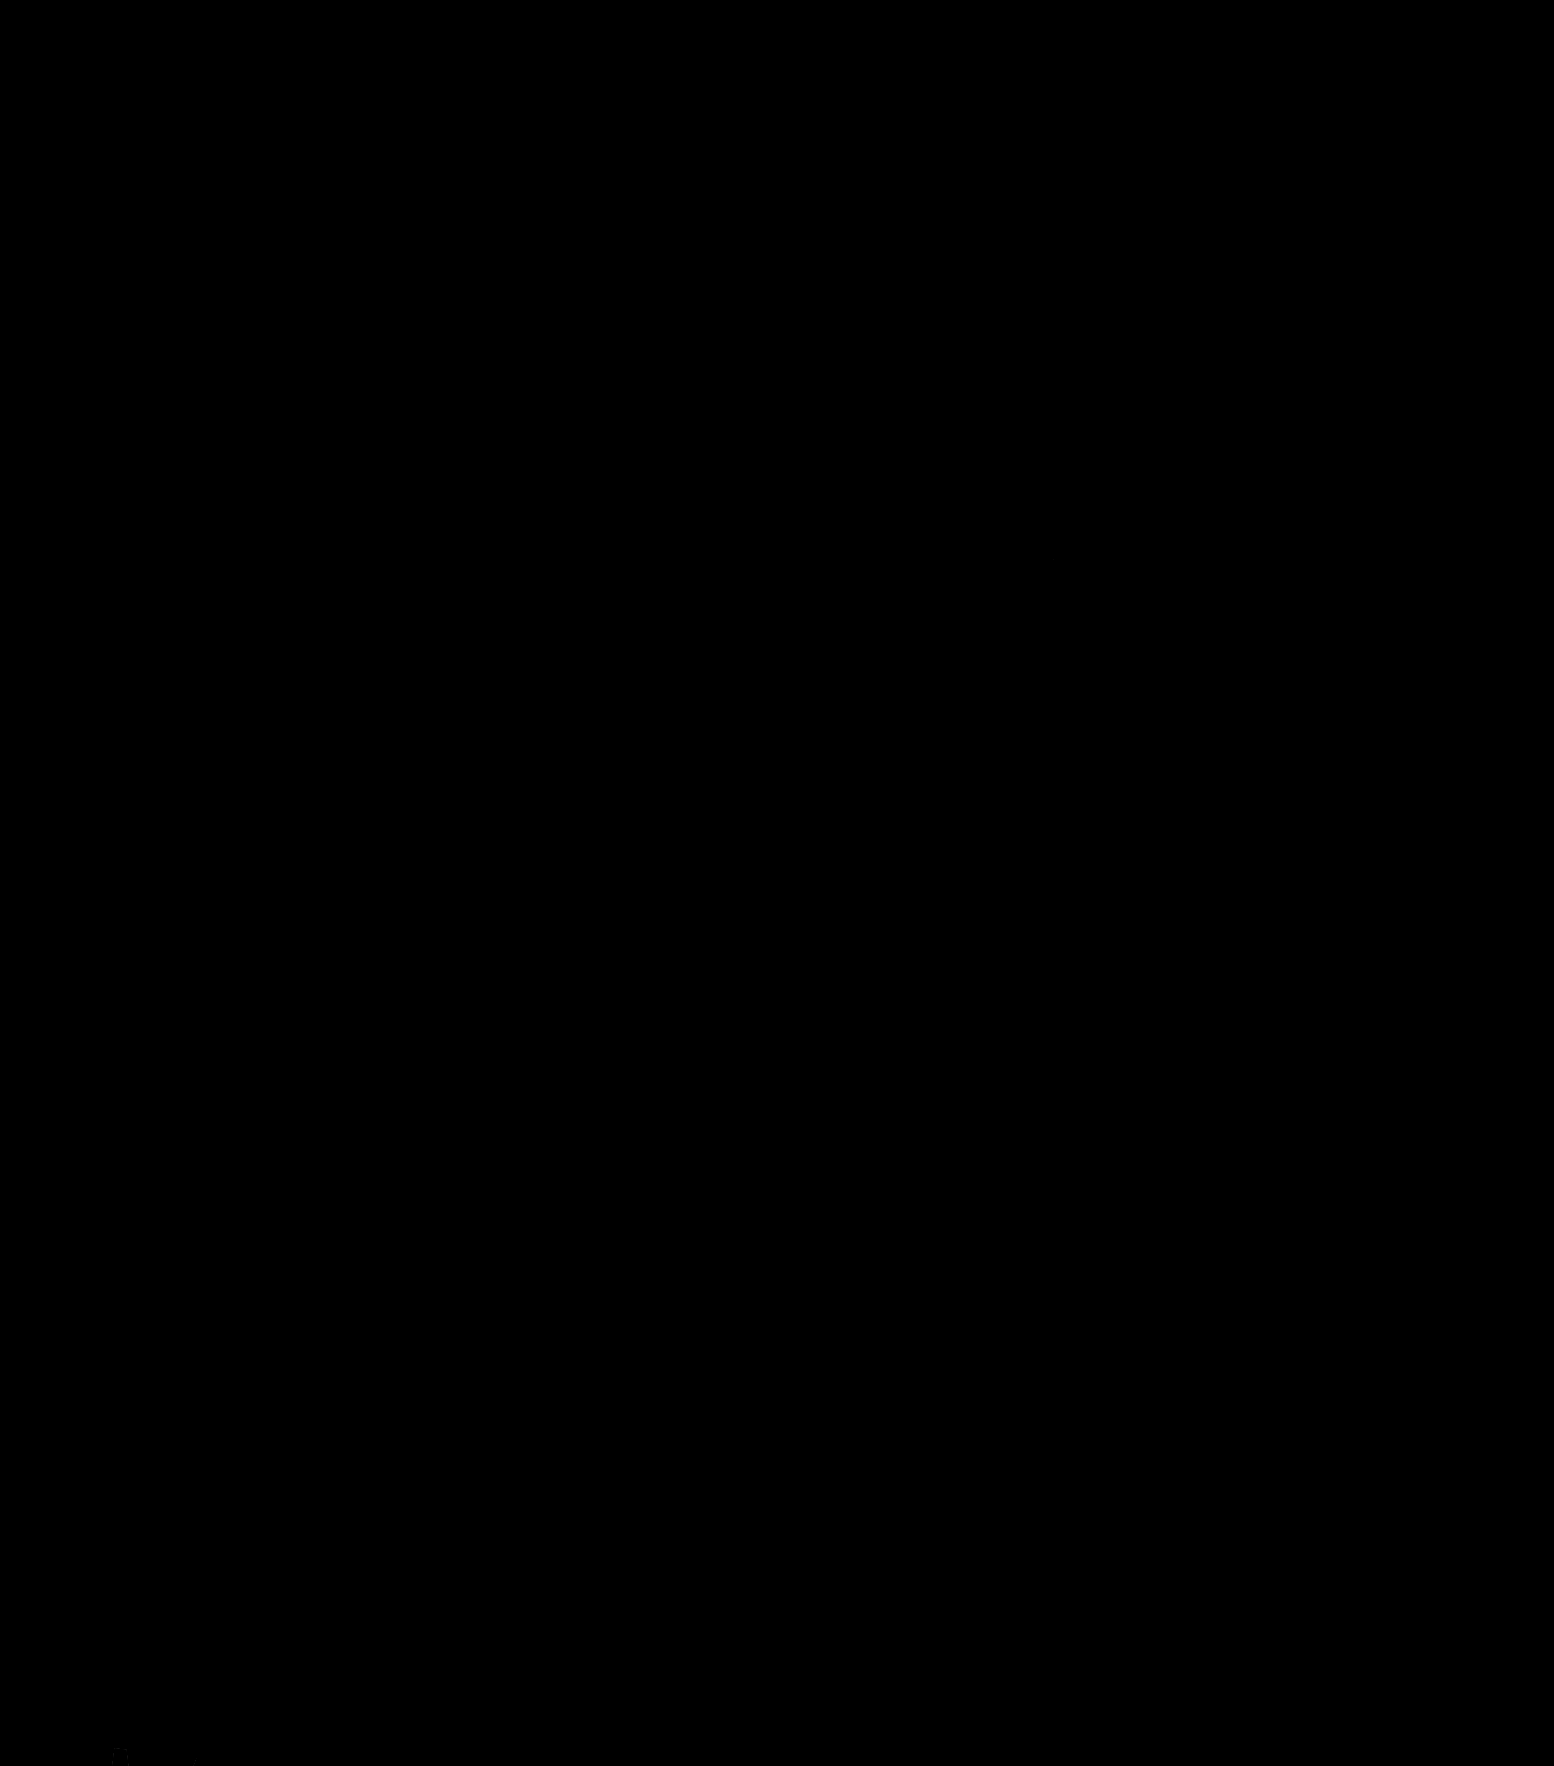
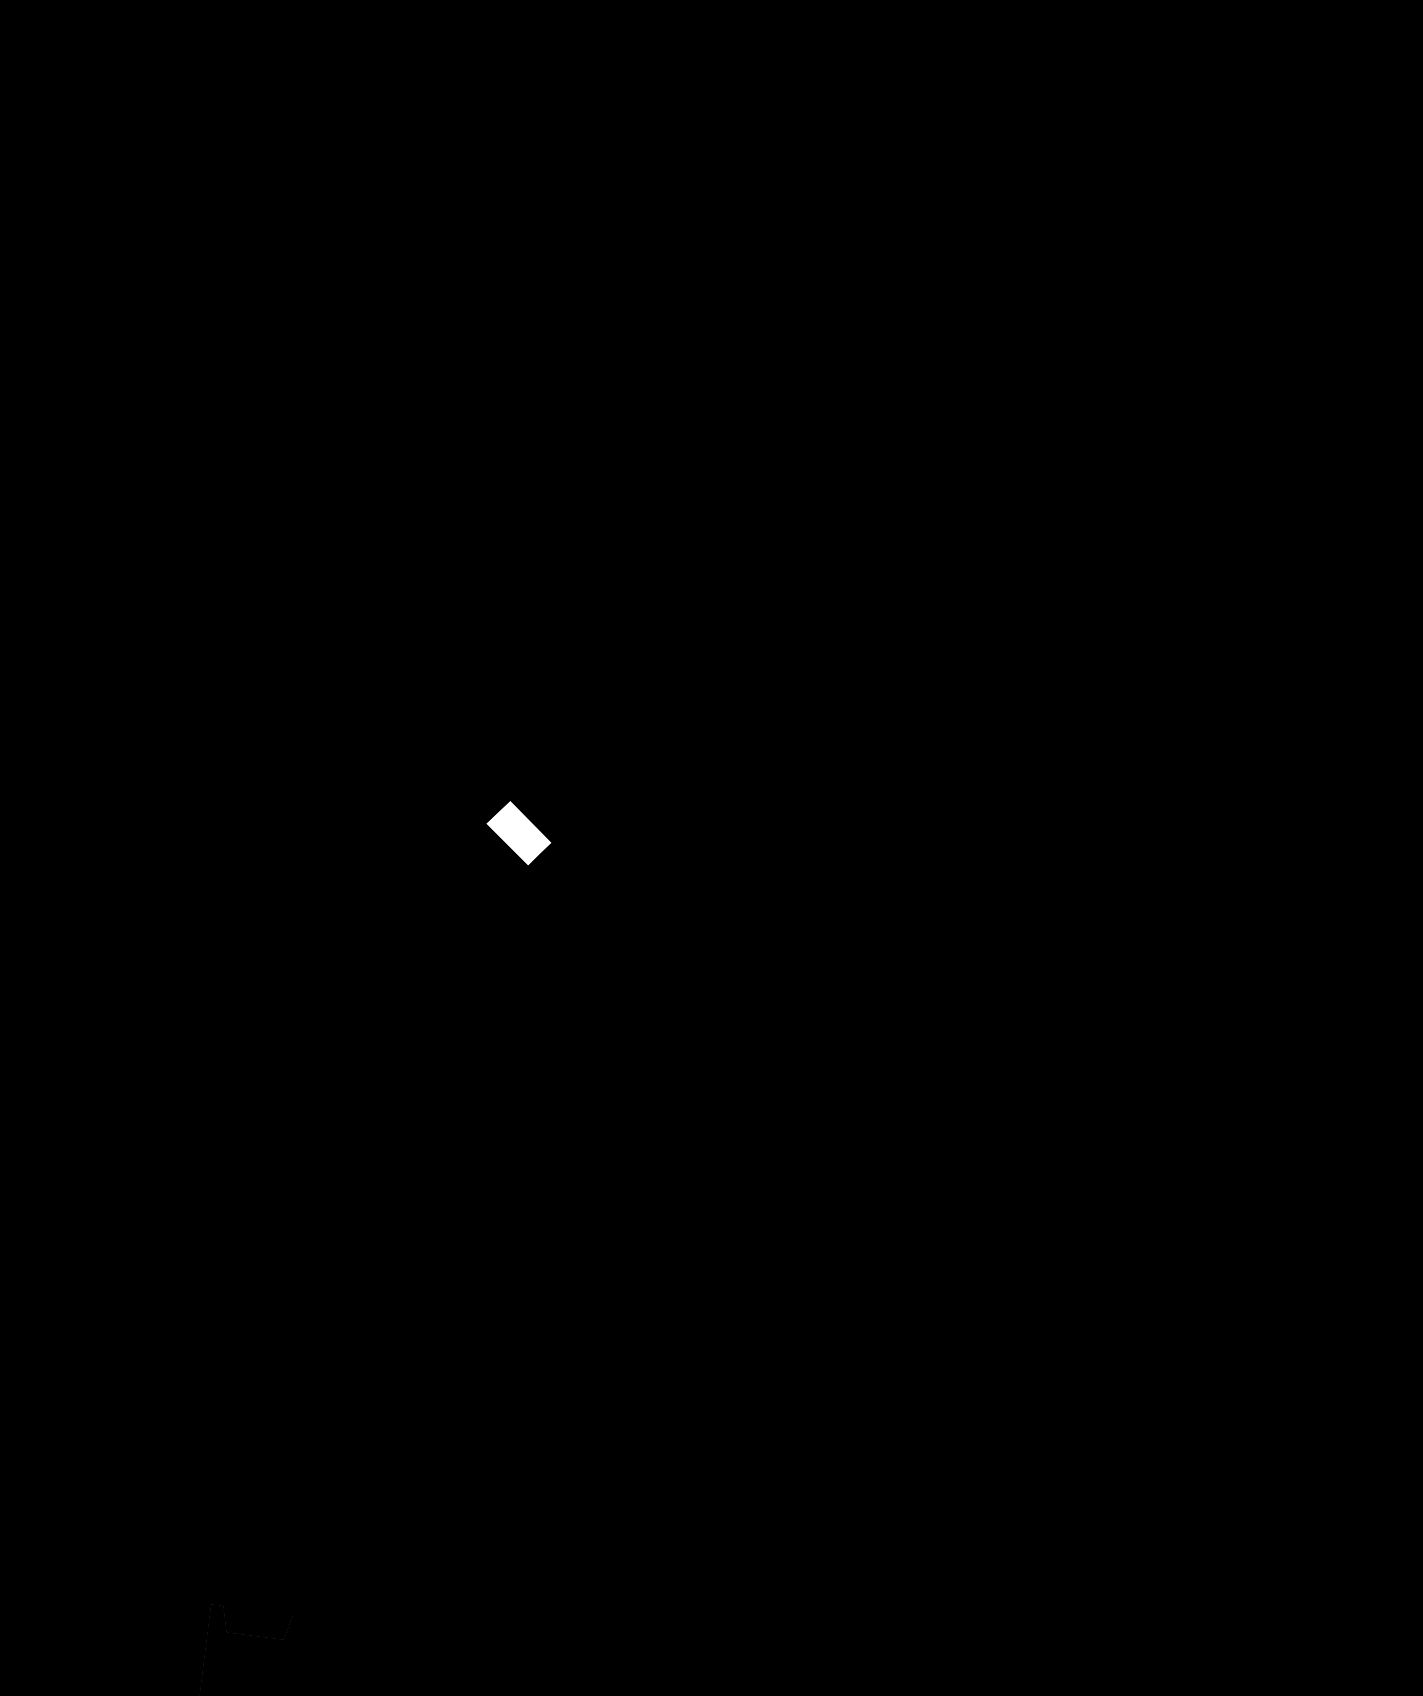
fill: (421, 976) -> (518, 832), removed

